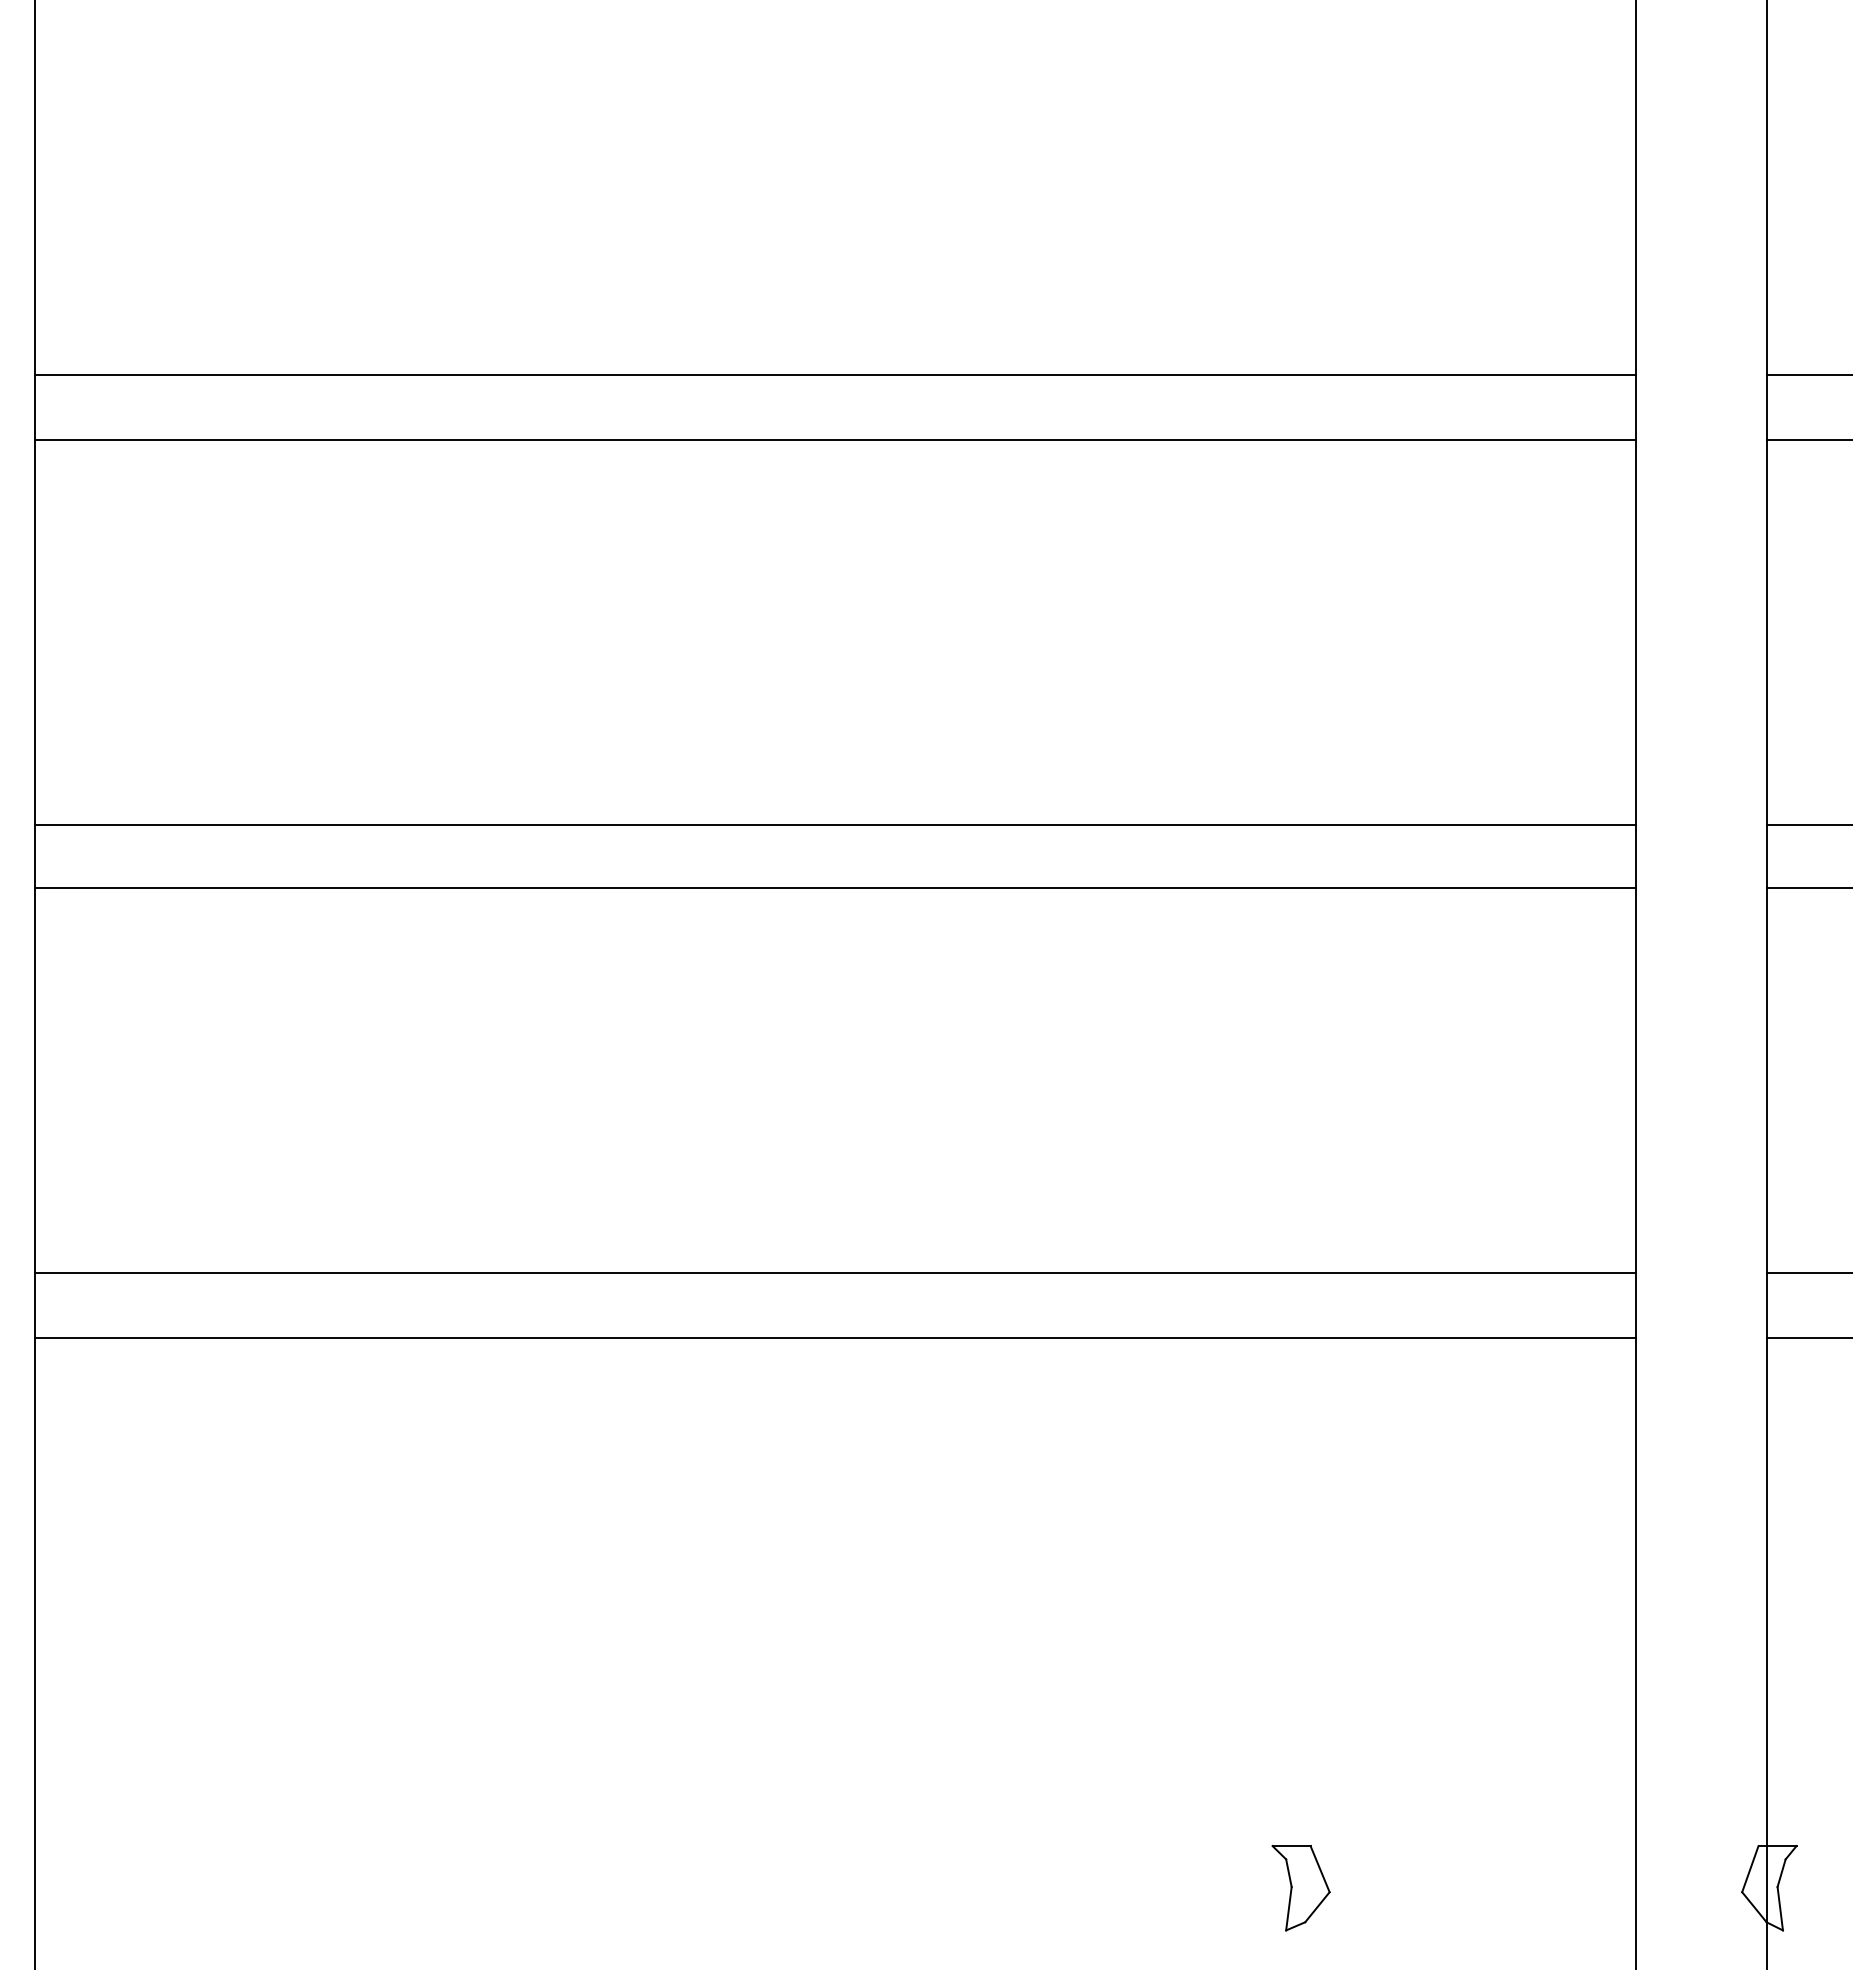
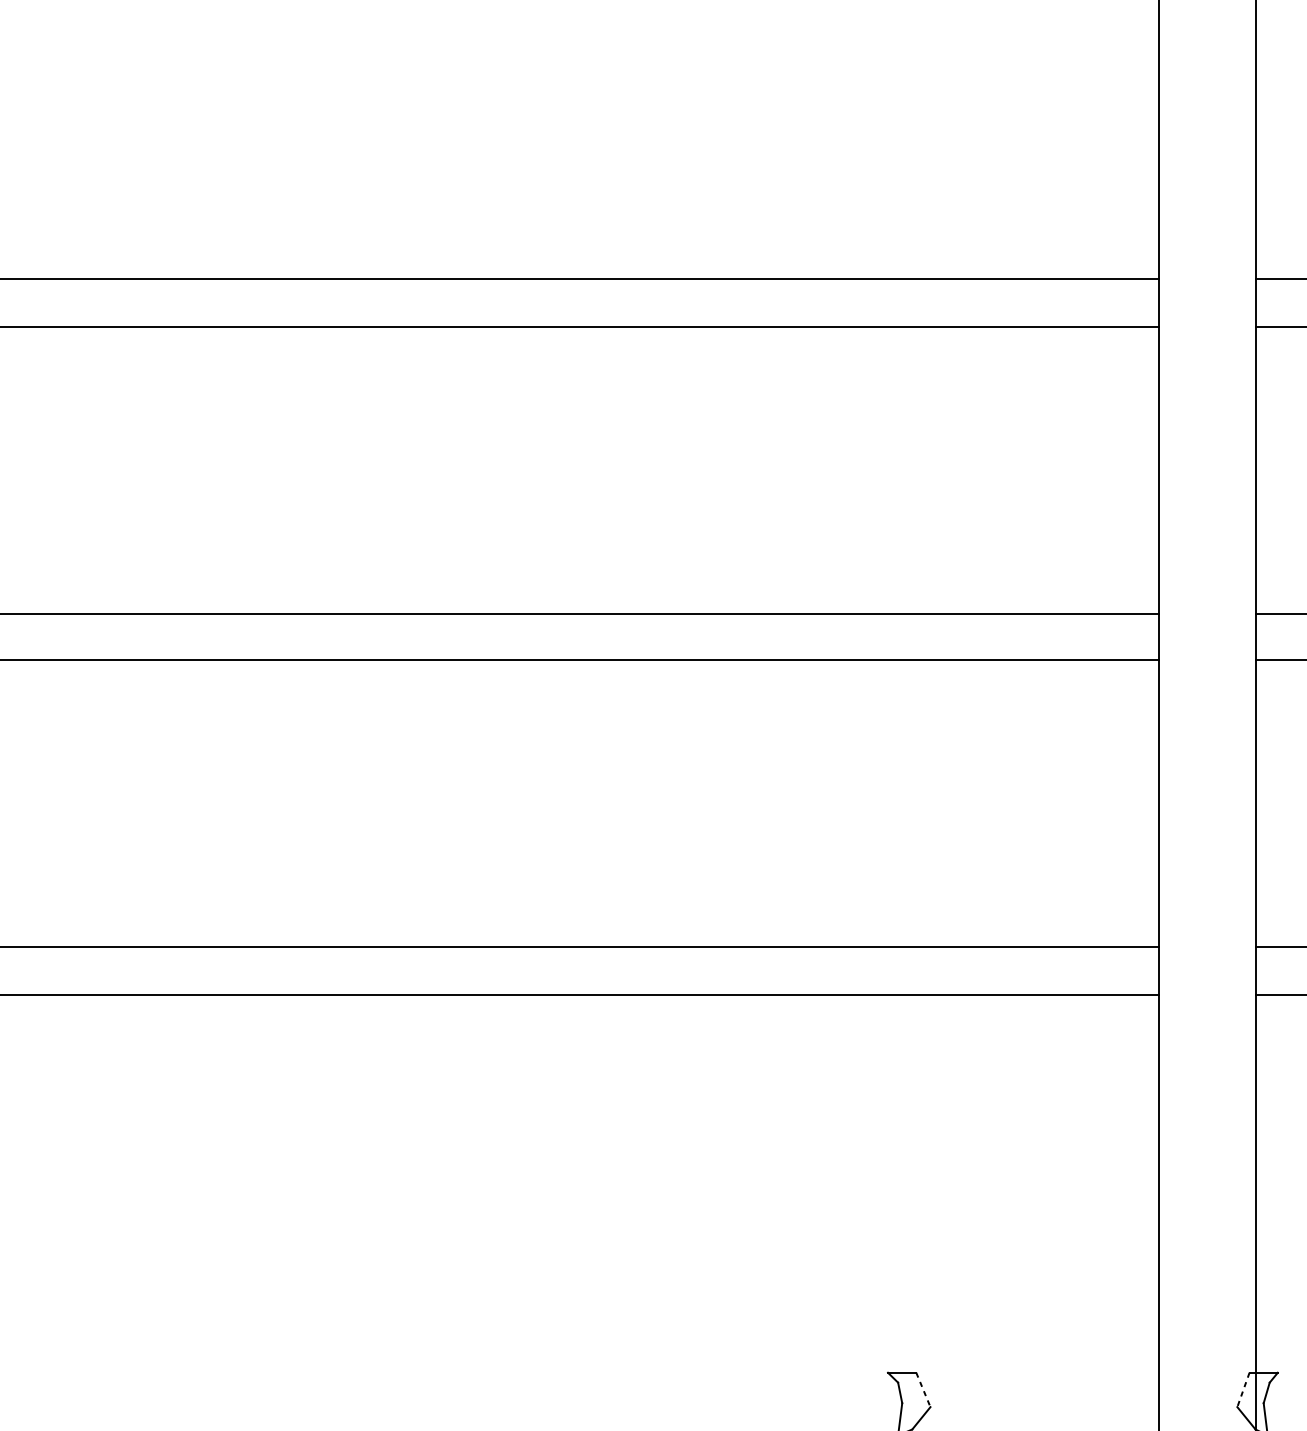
line: (1320, 1869) -> (923, 1390), solid -> dashed
line: (1750, 1869) -> (1243, 1390), solid -> dashed

